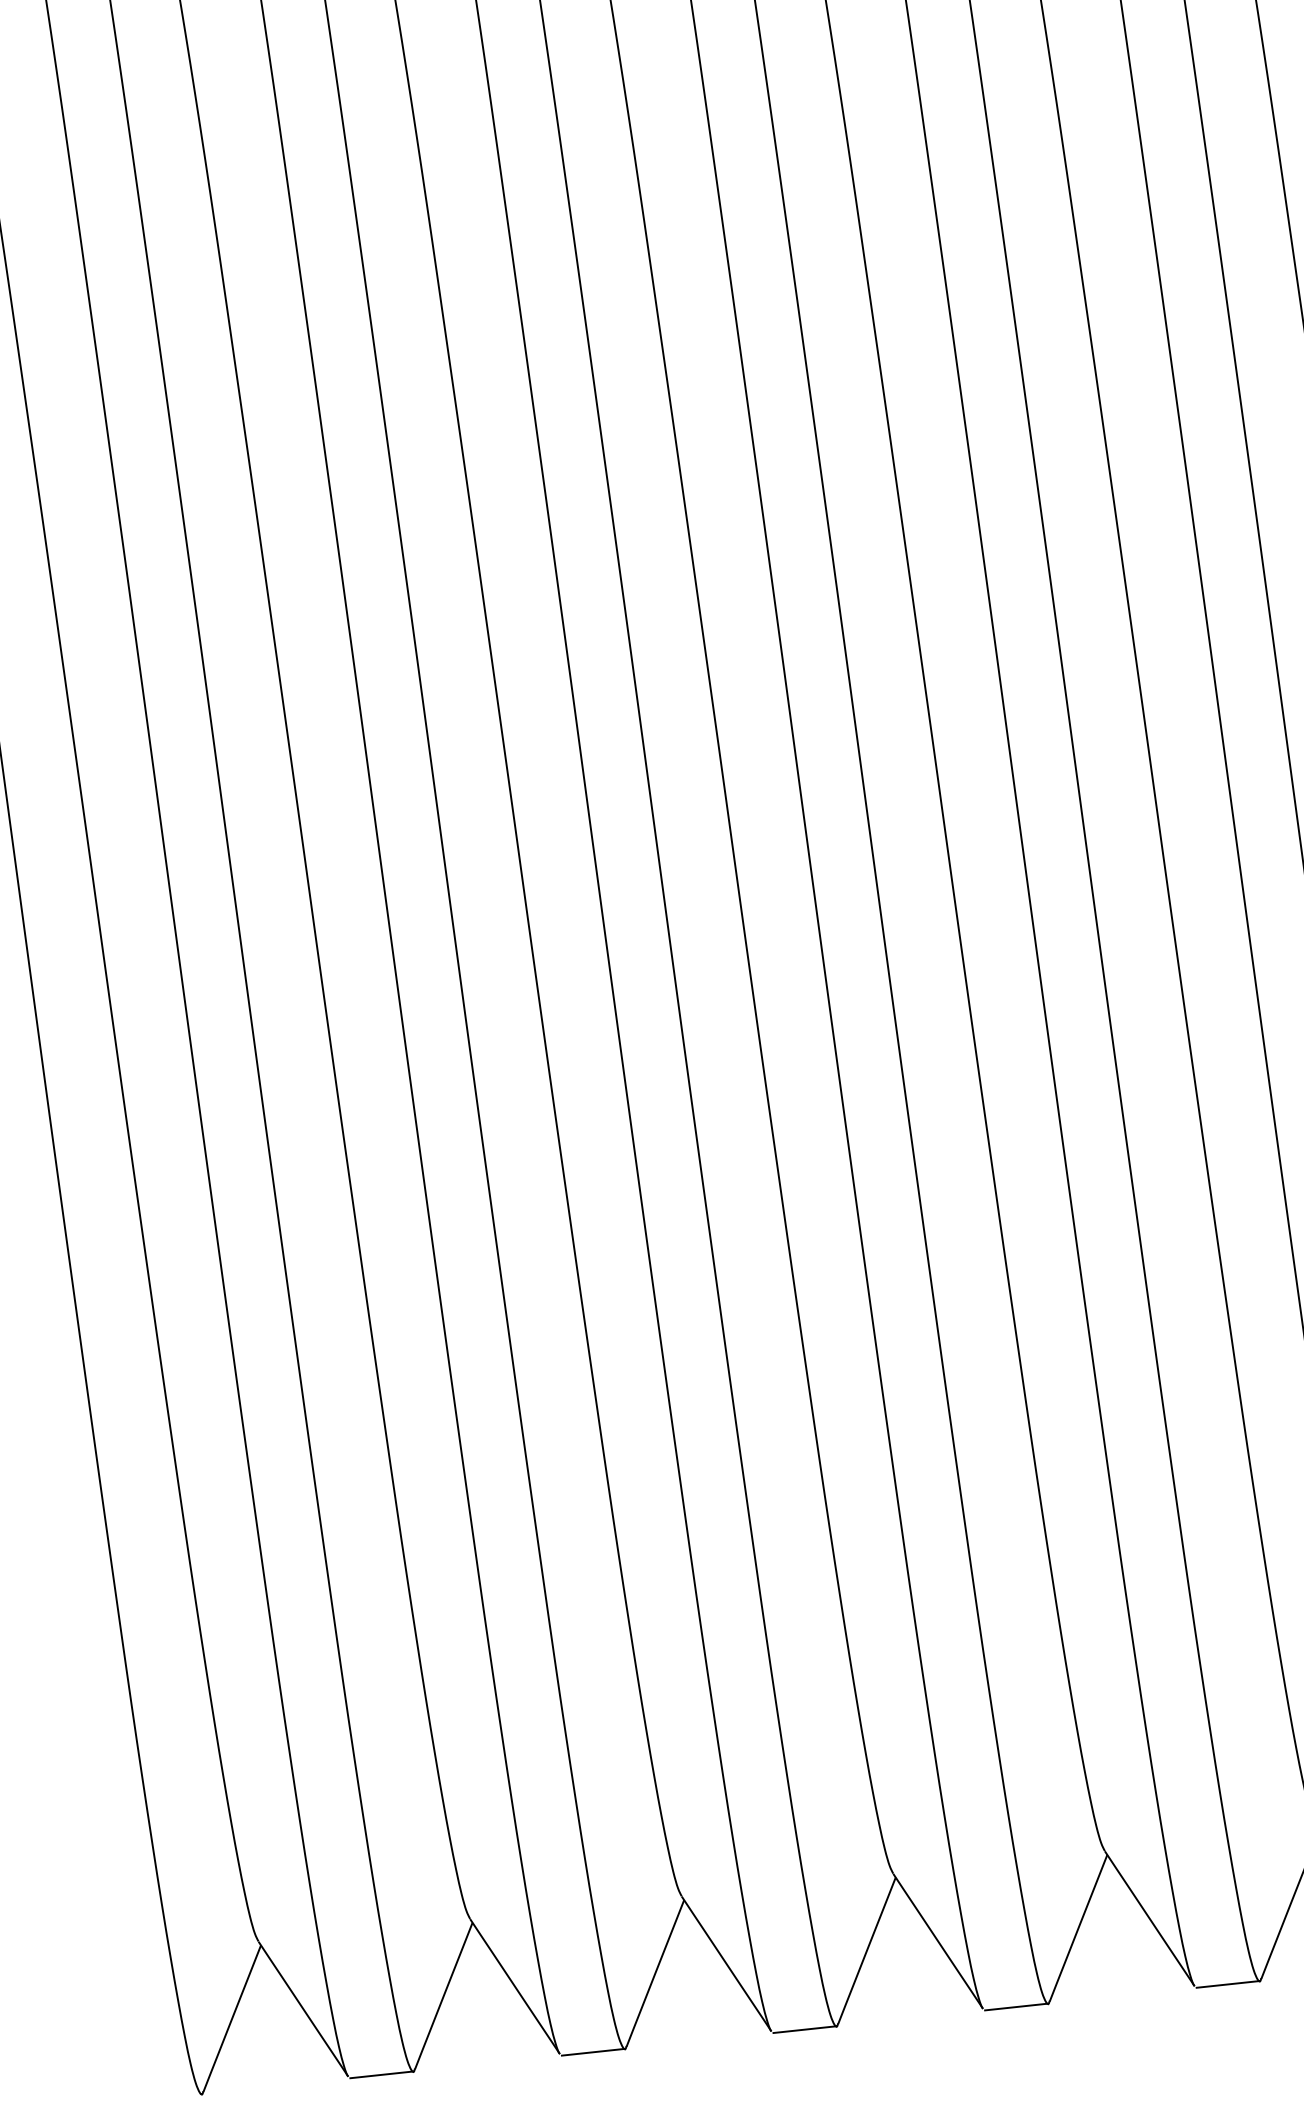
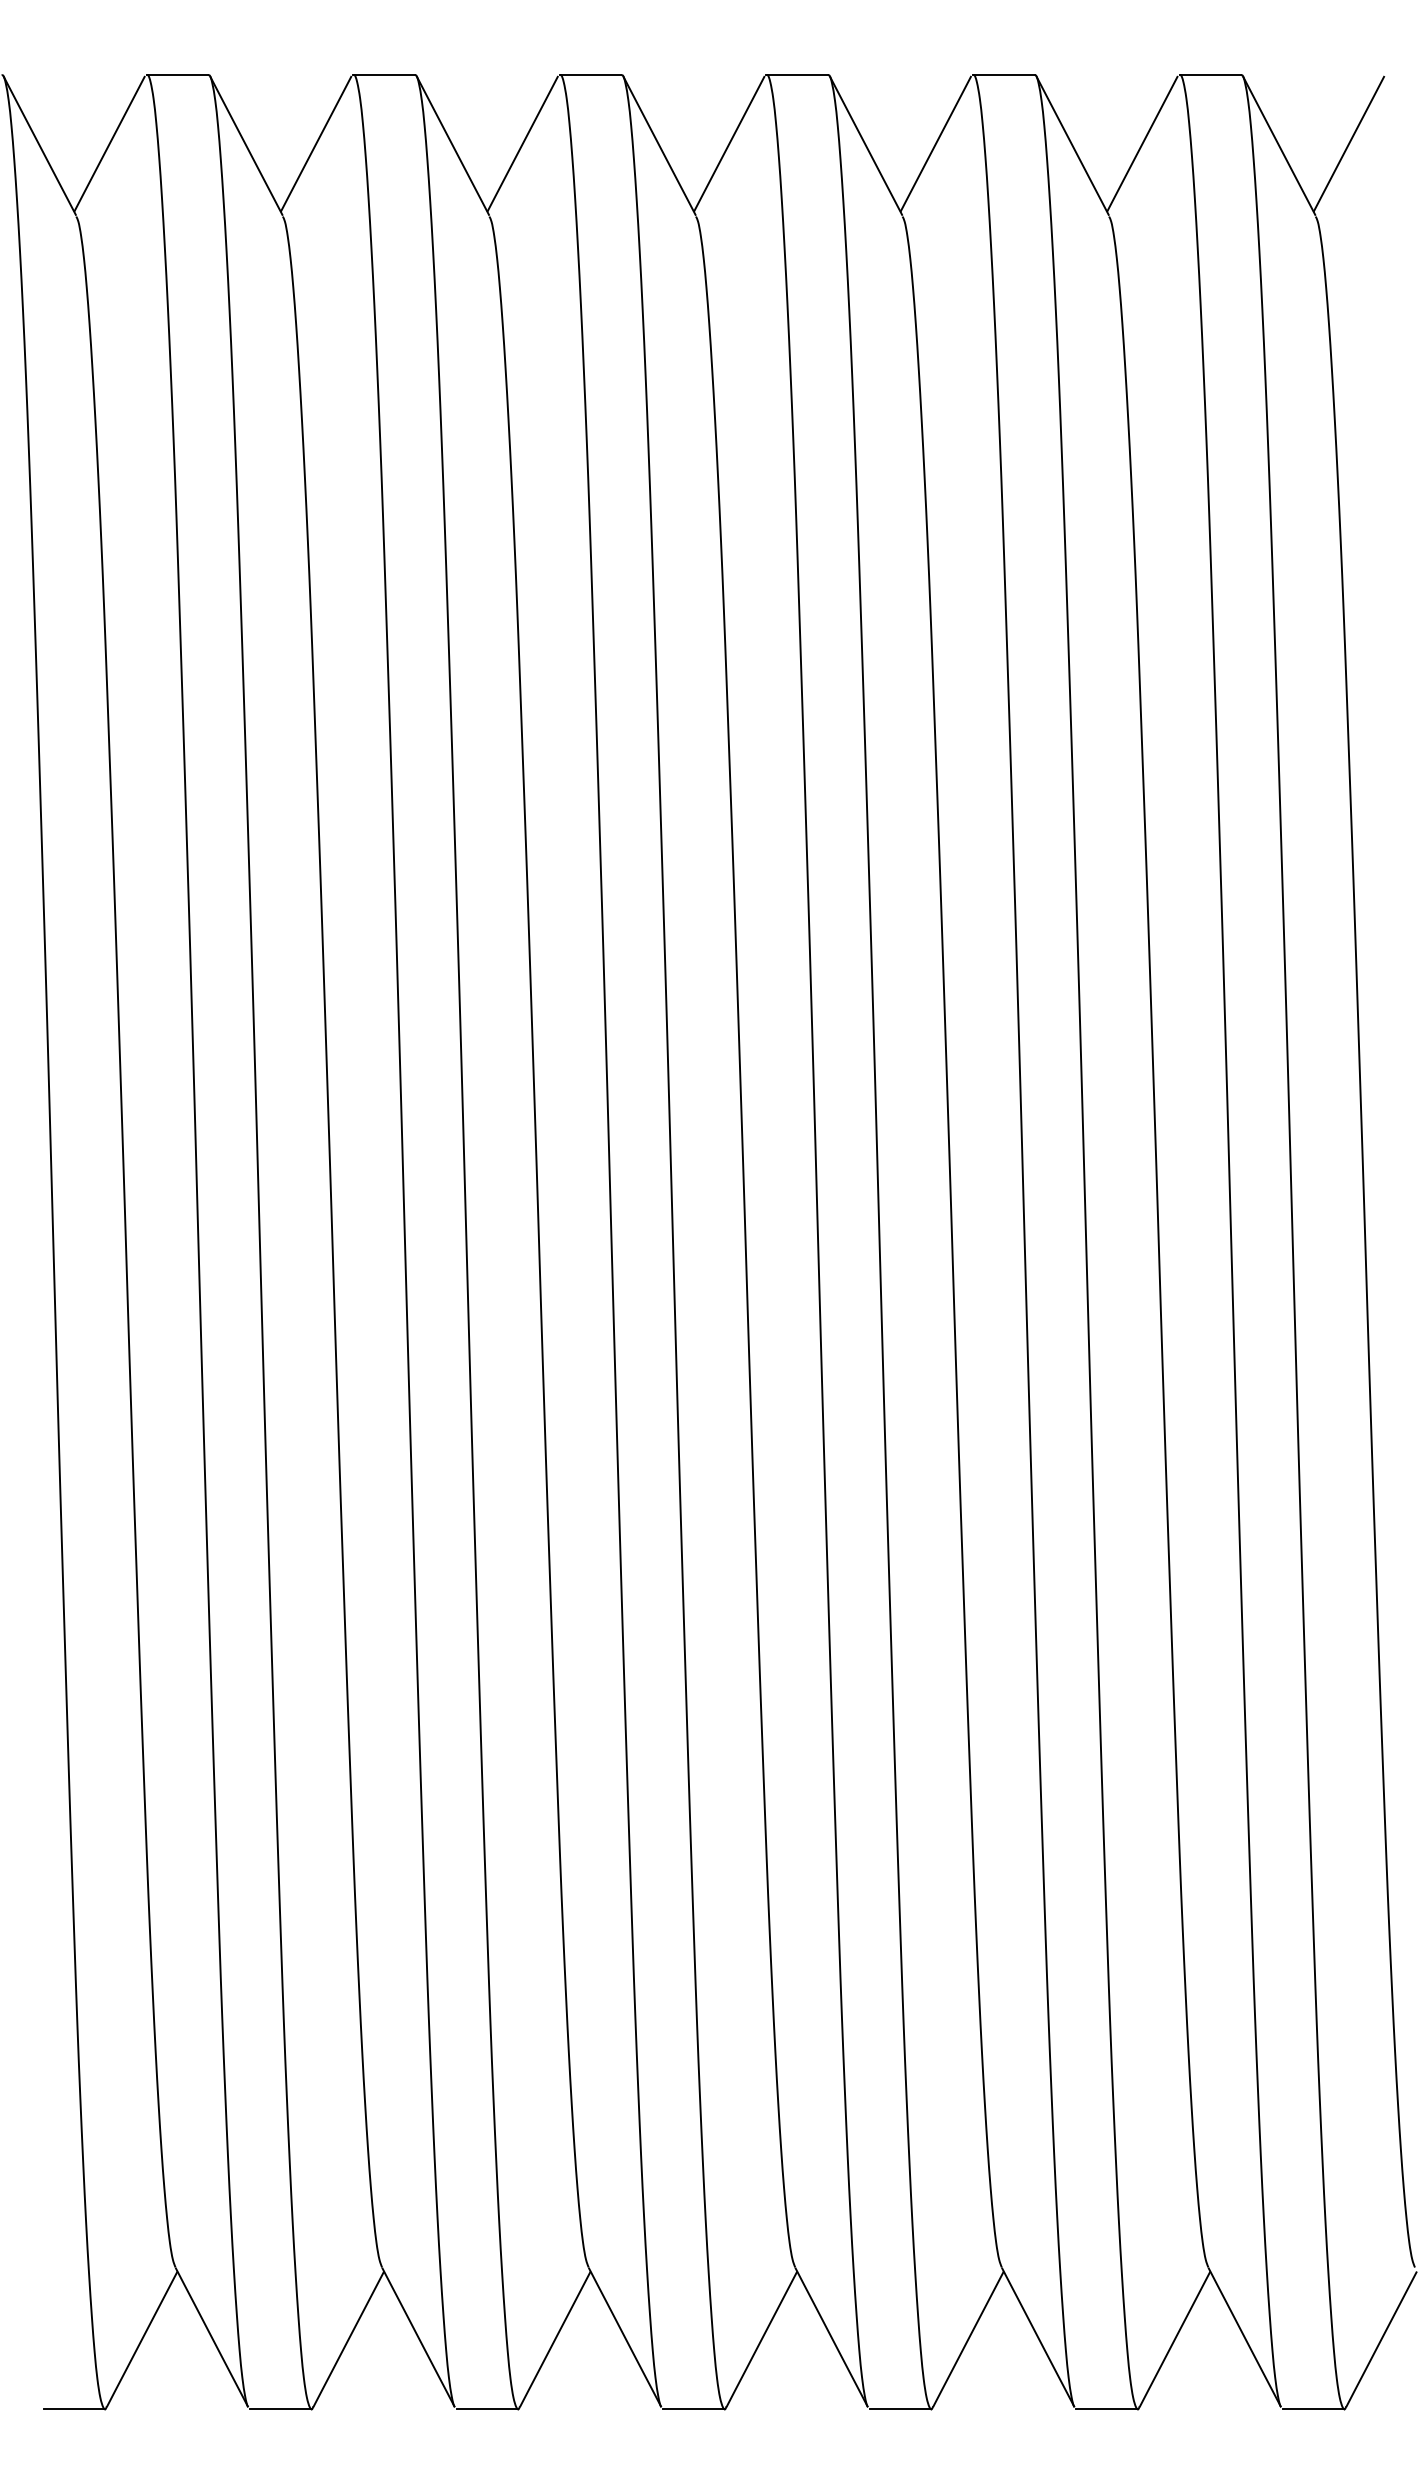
line: (169, 2097) -> (73, 2408), added

